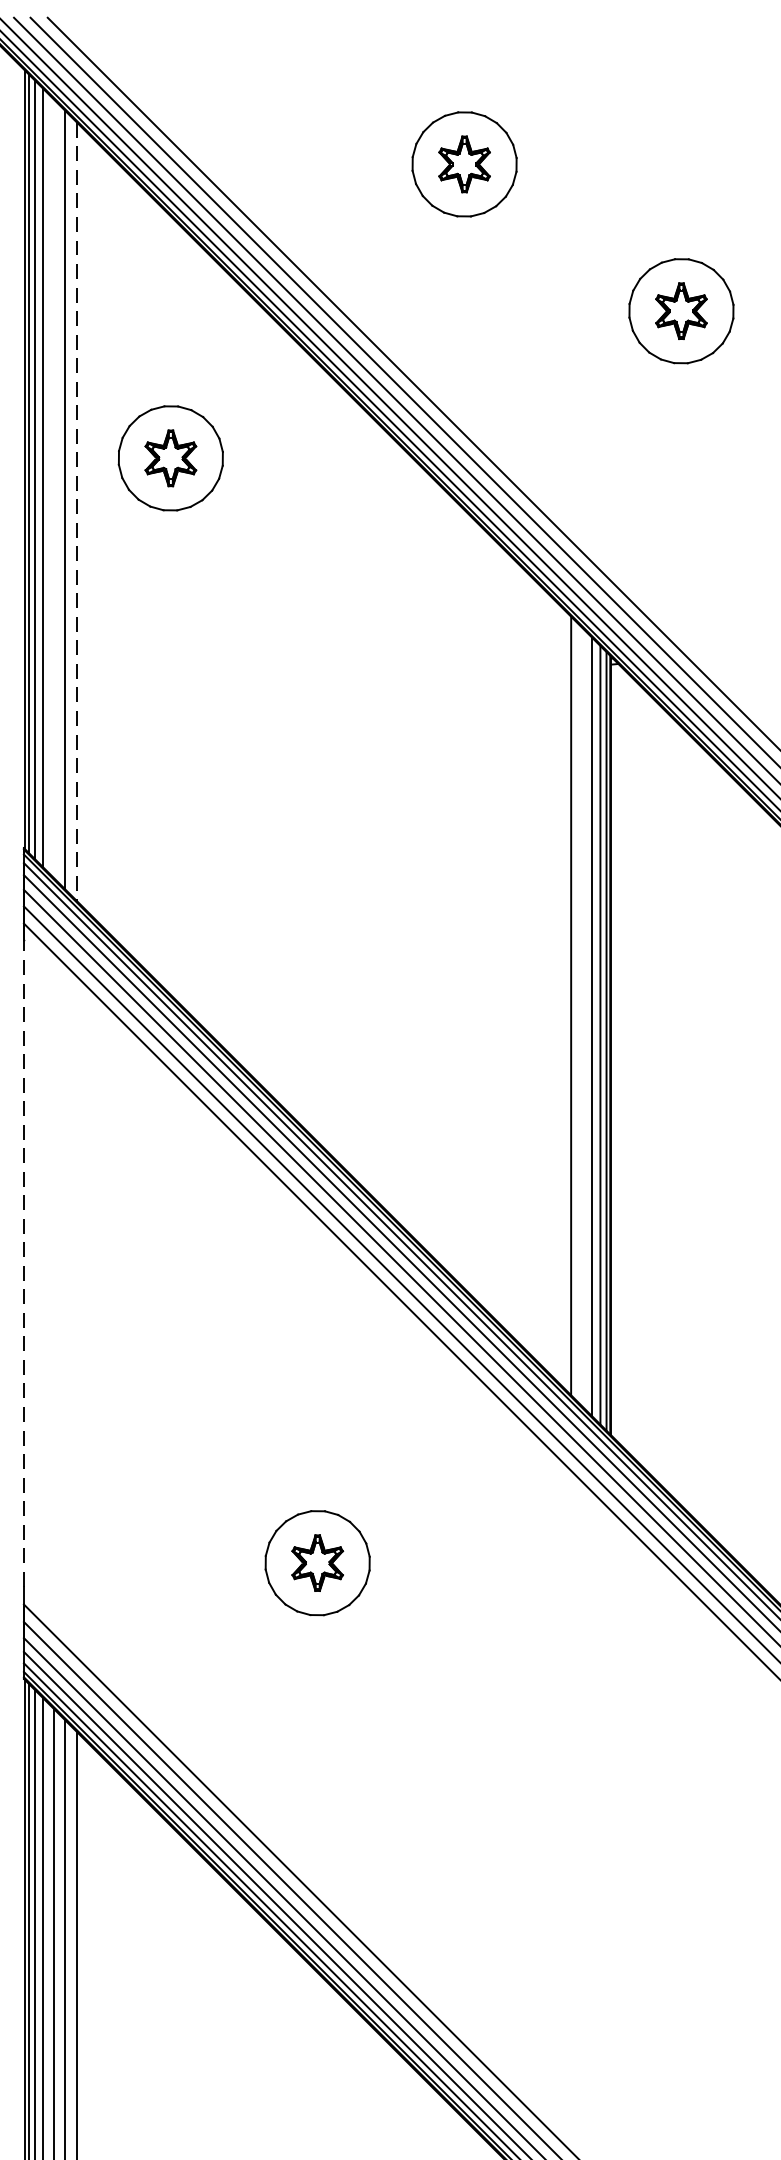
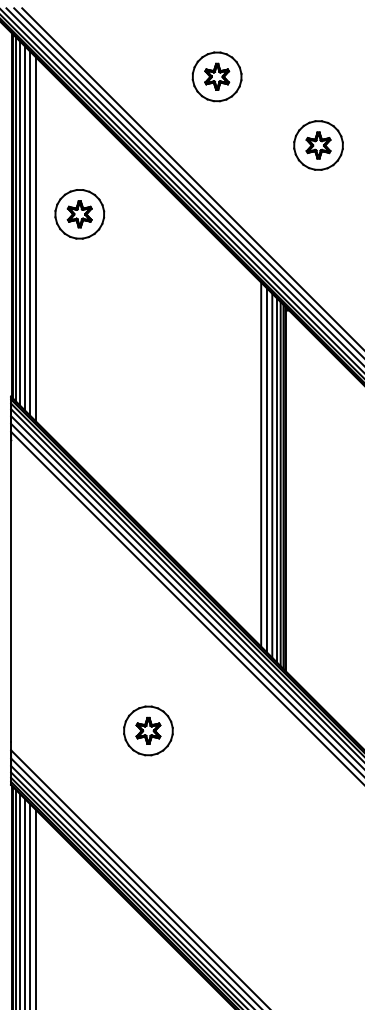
line: (52, 488) -> (24, 228), added
line: (78, 512) -> (36, 239), dashed -> solid
line: (559, 993) -> (261, 464), added
line: (582, 1016) -> (272, 475), added
line: (24, 1262) -> (11, 590), dashed -> solid

